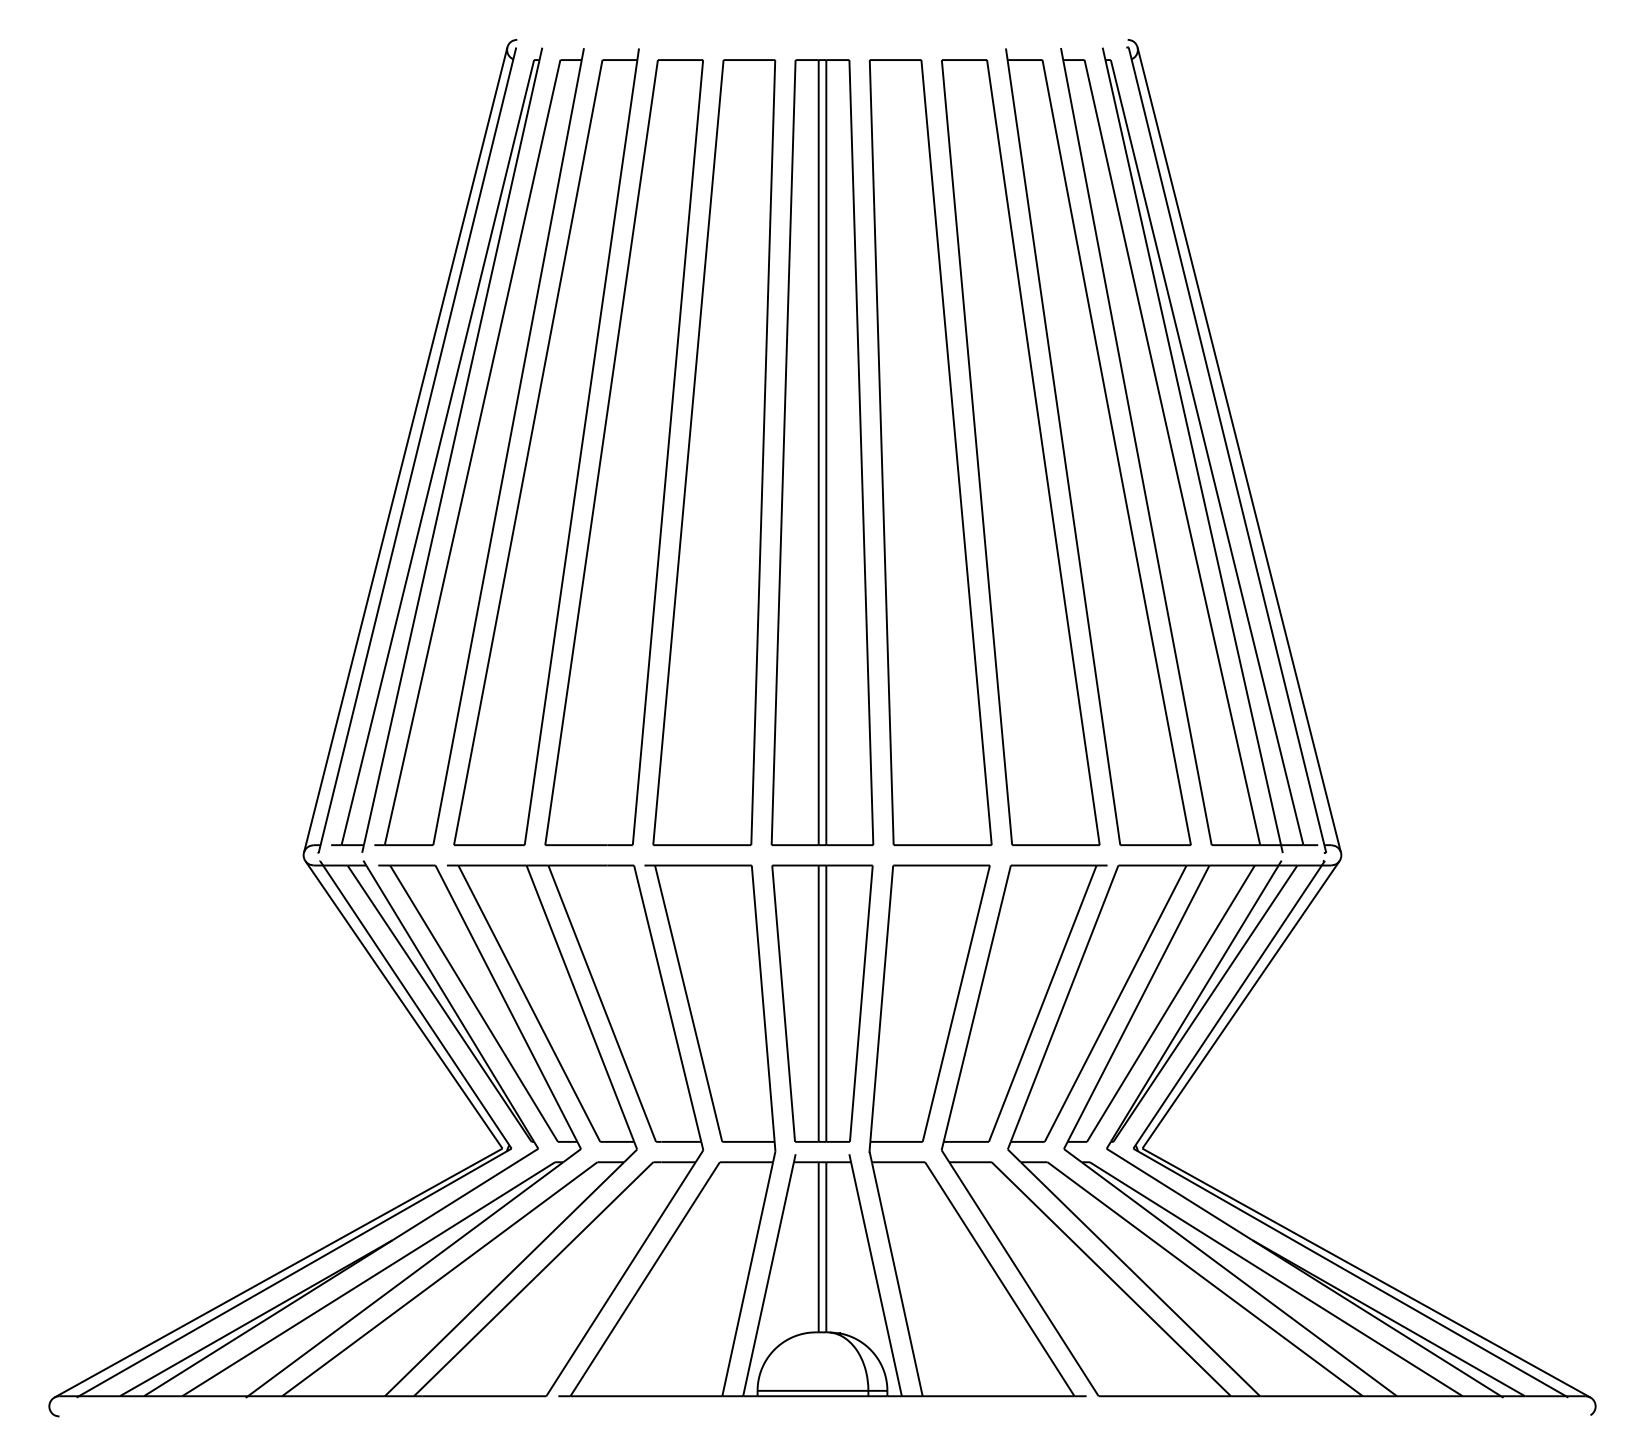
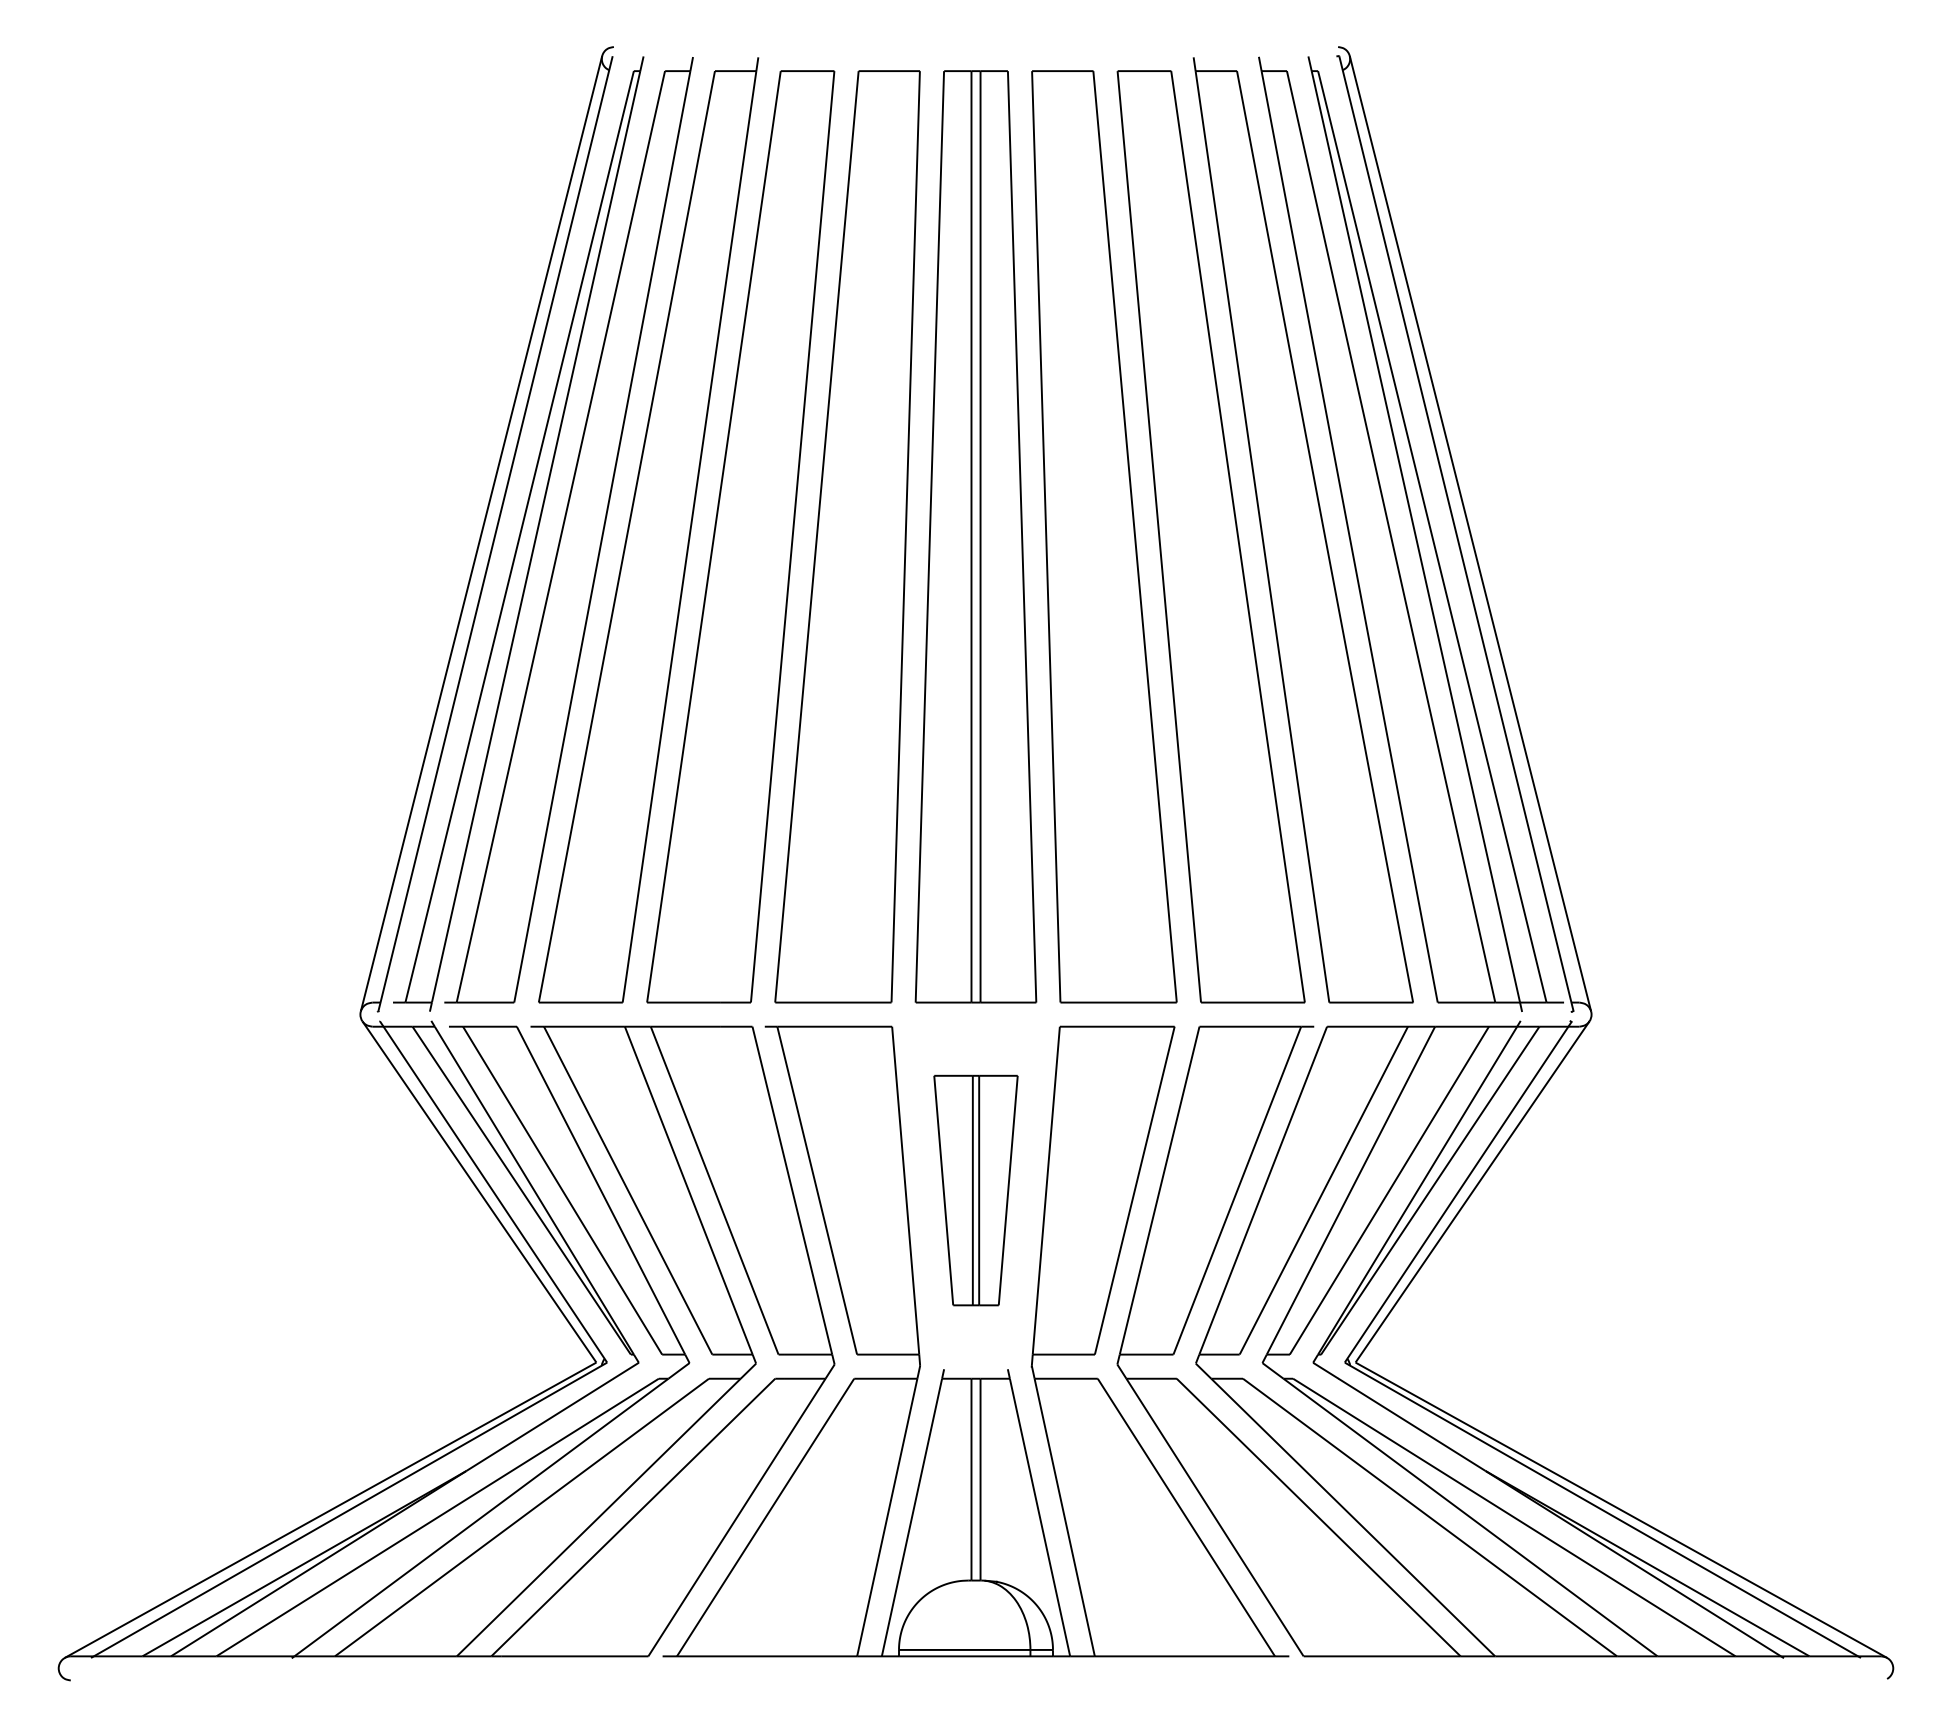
part: (822, 1003) -> (976, 1190), size x0.7

